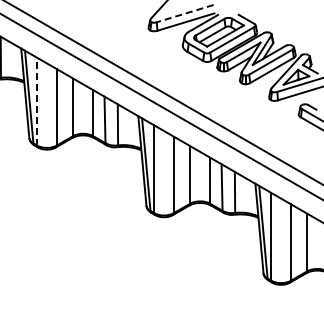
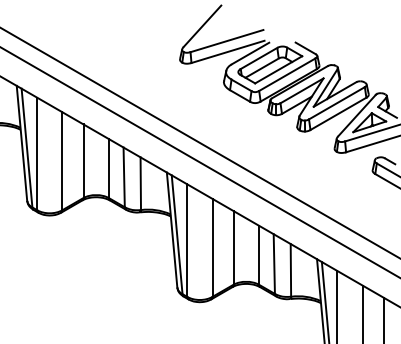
line: (185, 13) -> (227, 40), dashed -> solid
line: (37, 101) -> (37, 153), dashed -> solid

